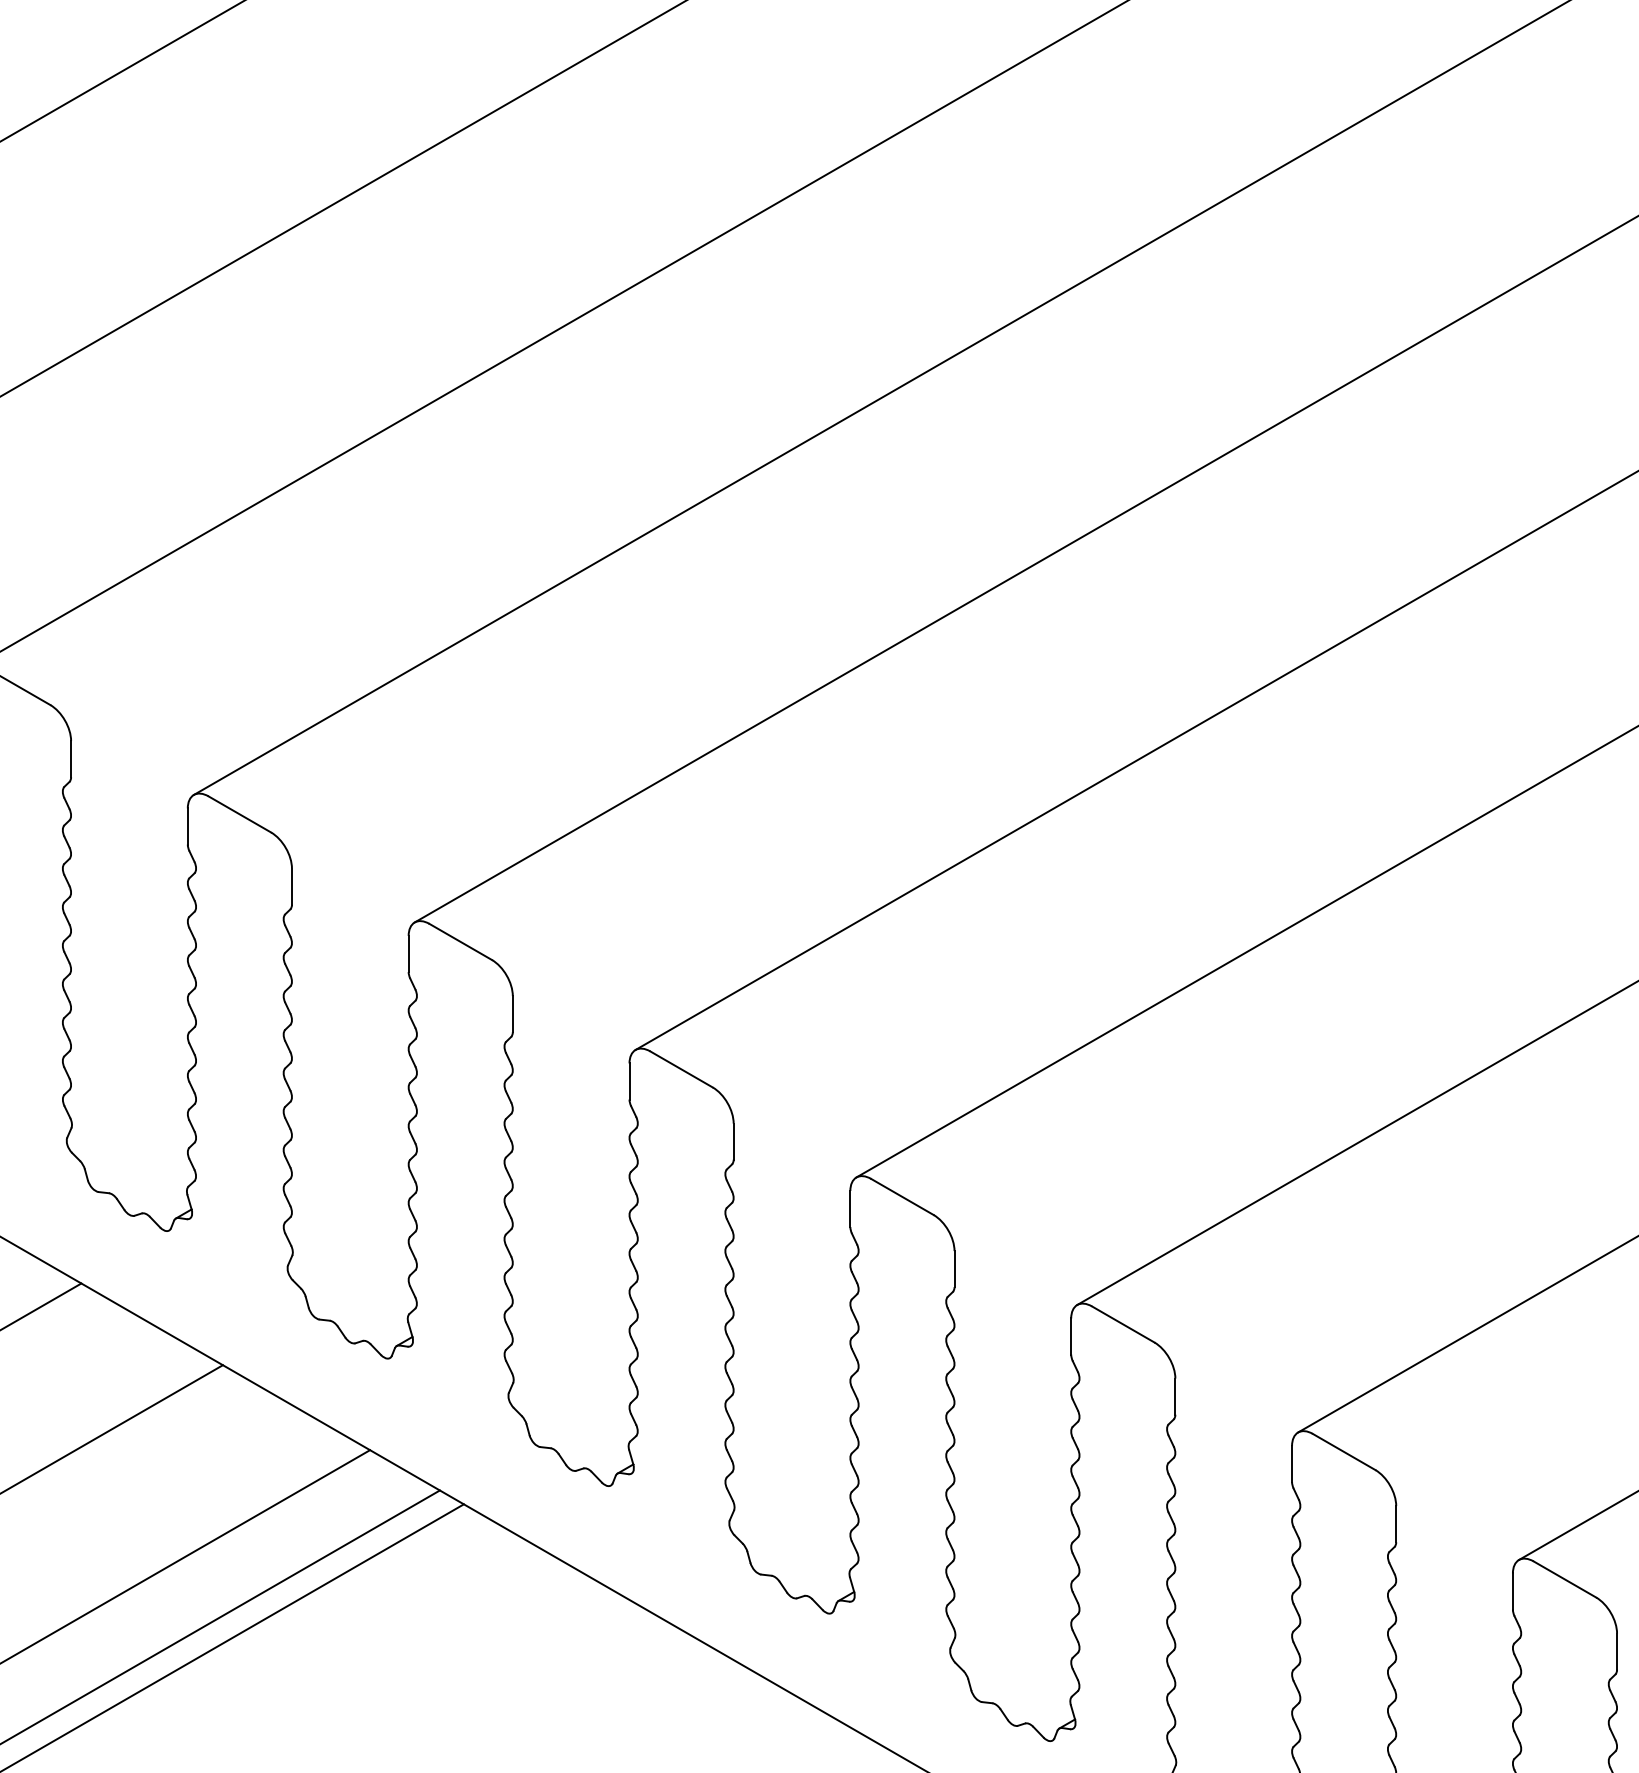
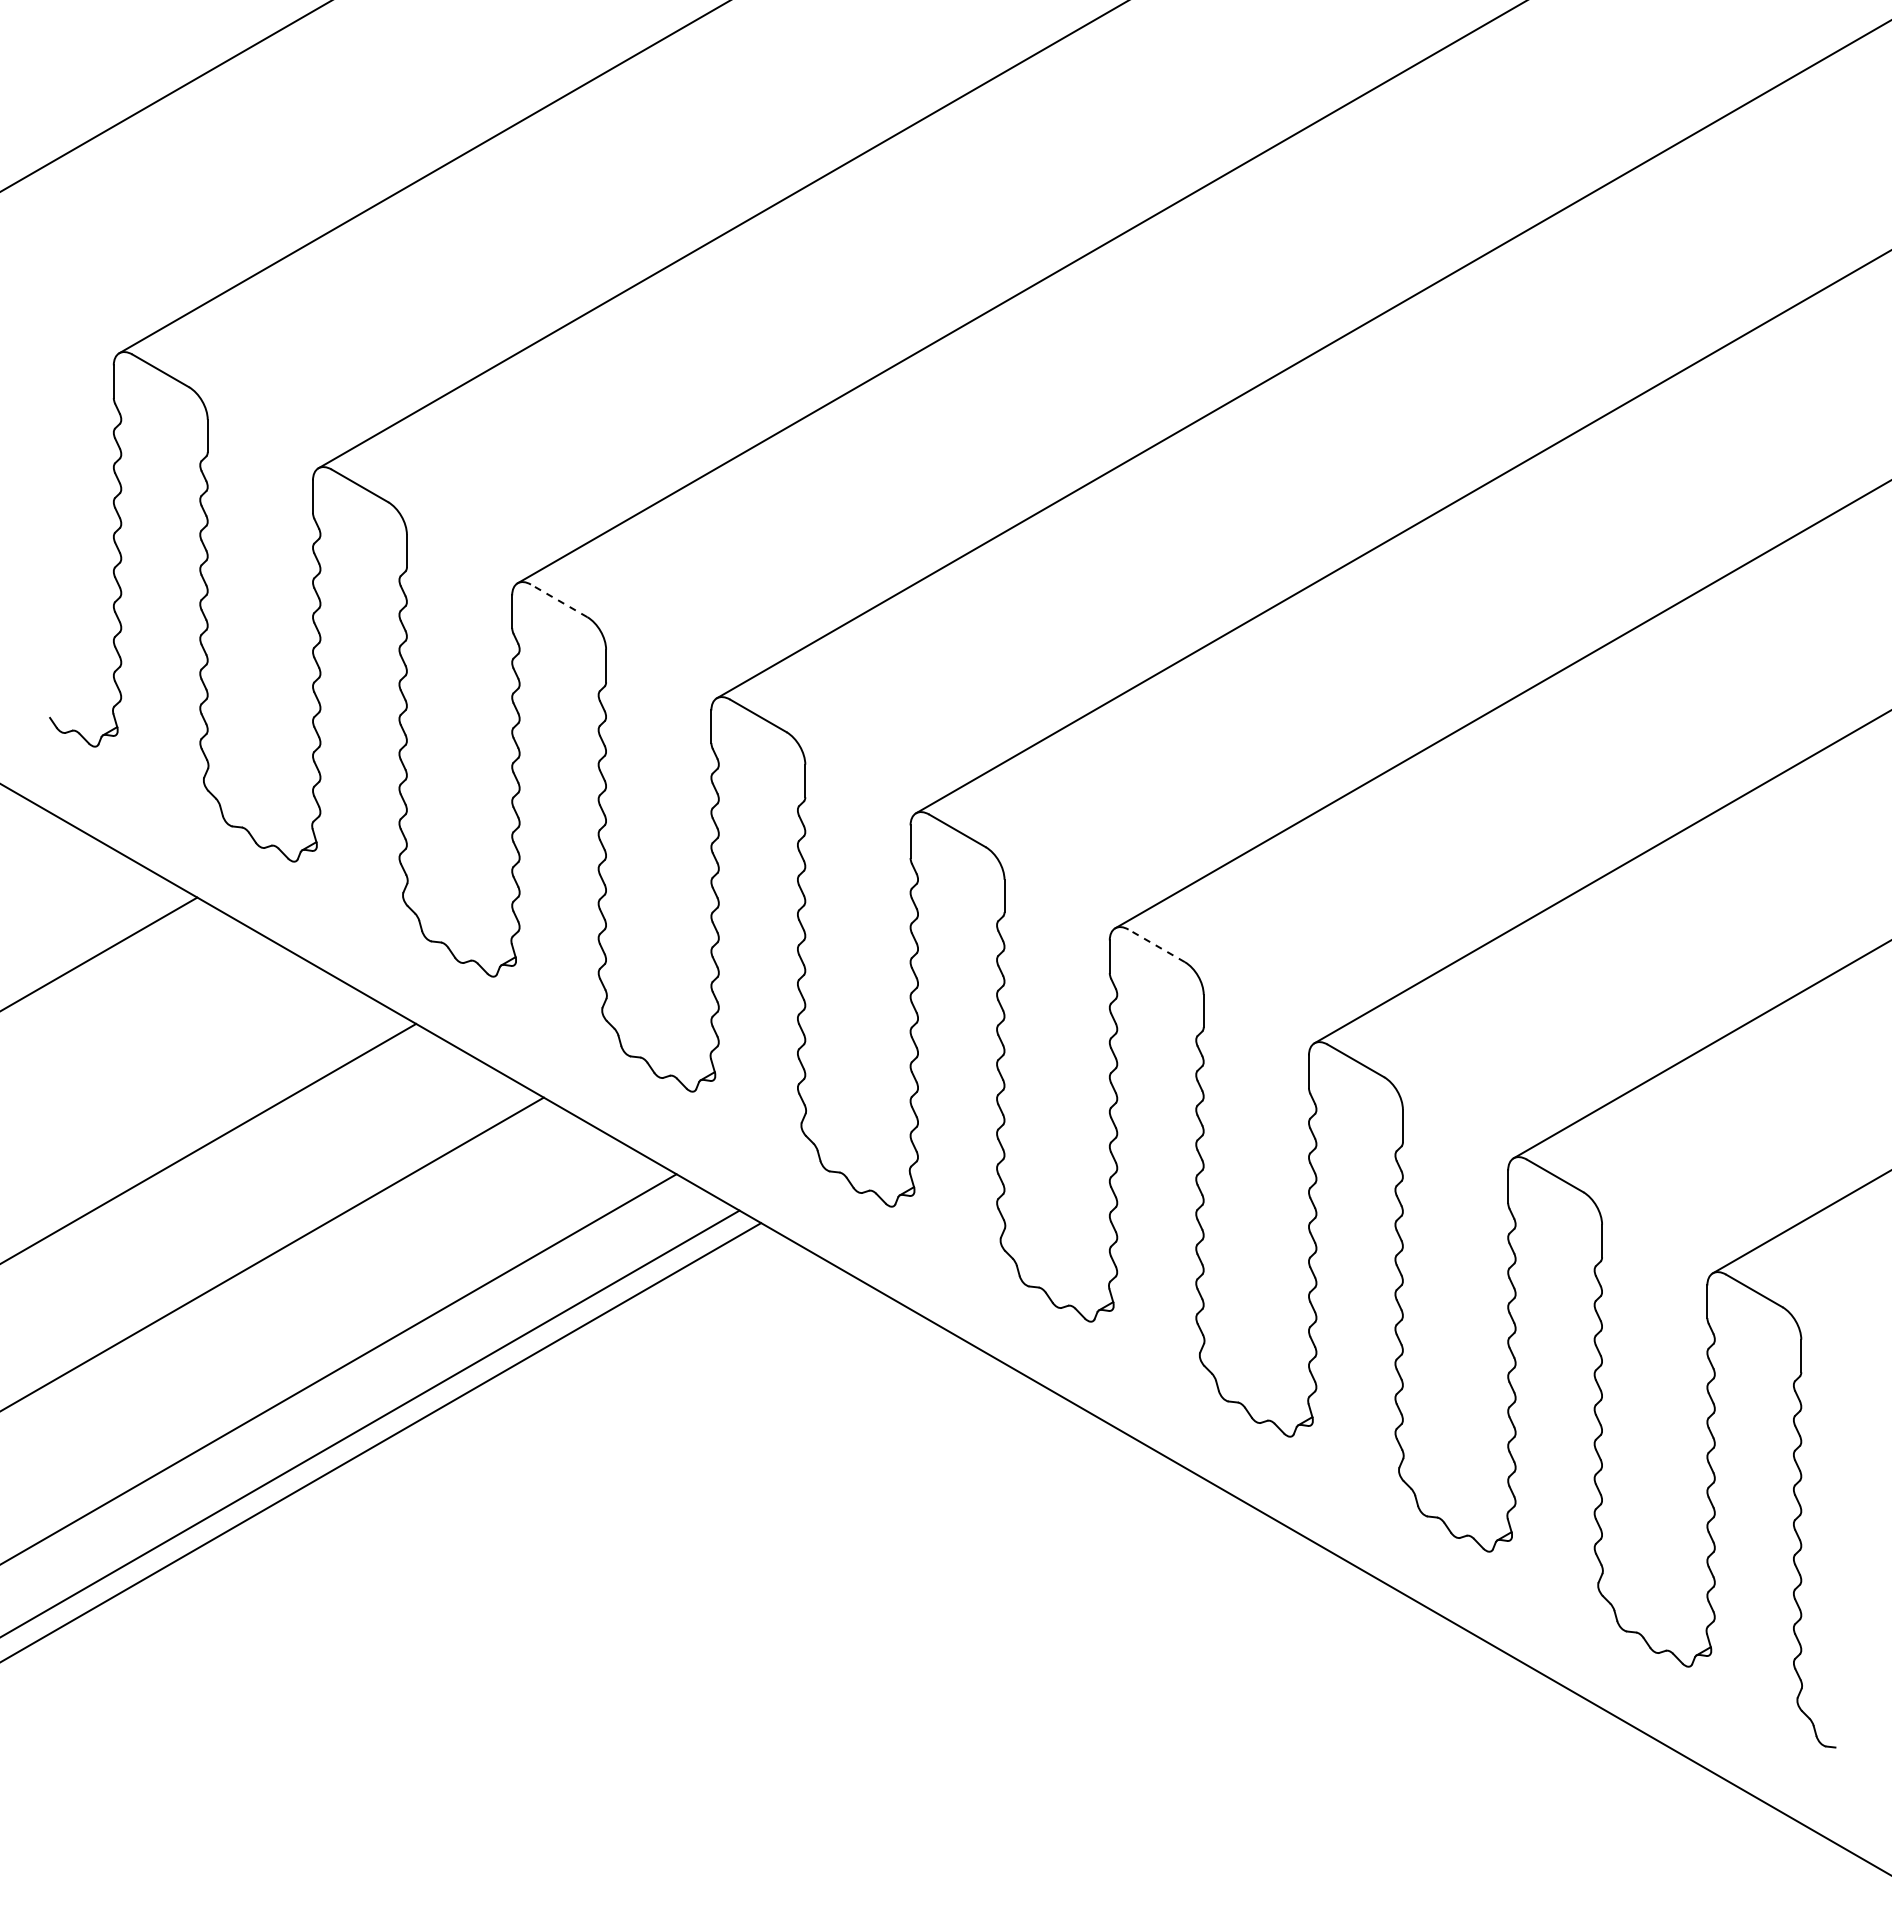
line: (240, 814) -> (559, 600), solid -> dashed
line: (902, 1196) -> (1156, 945), solid -> dashed

